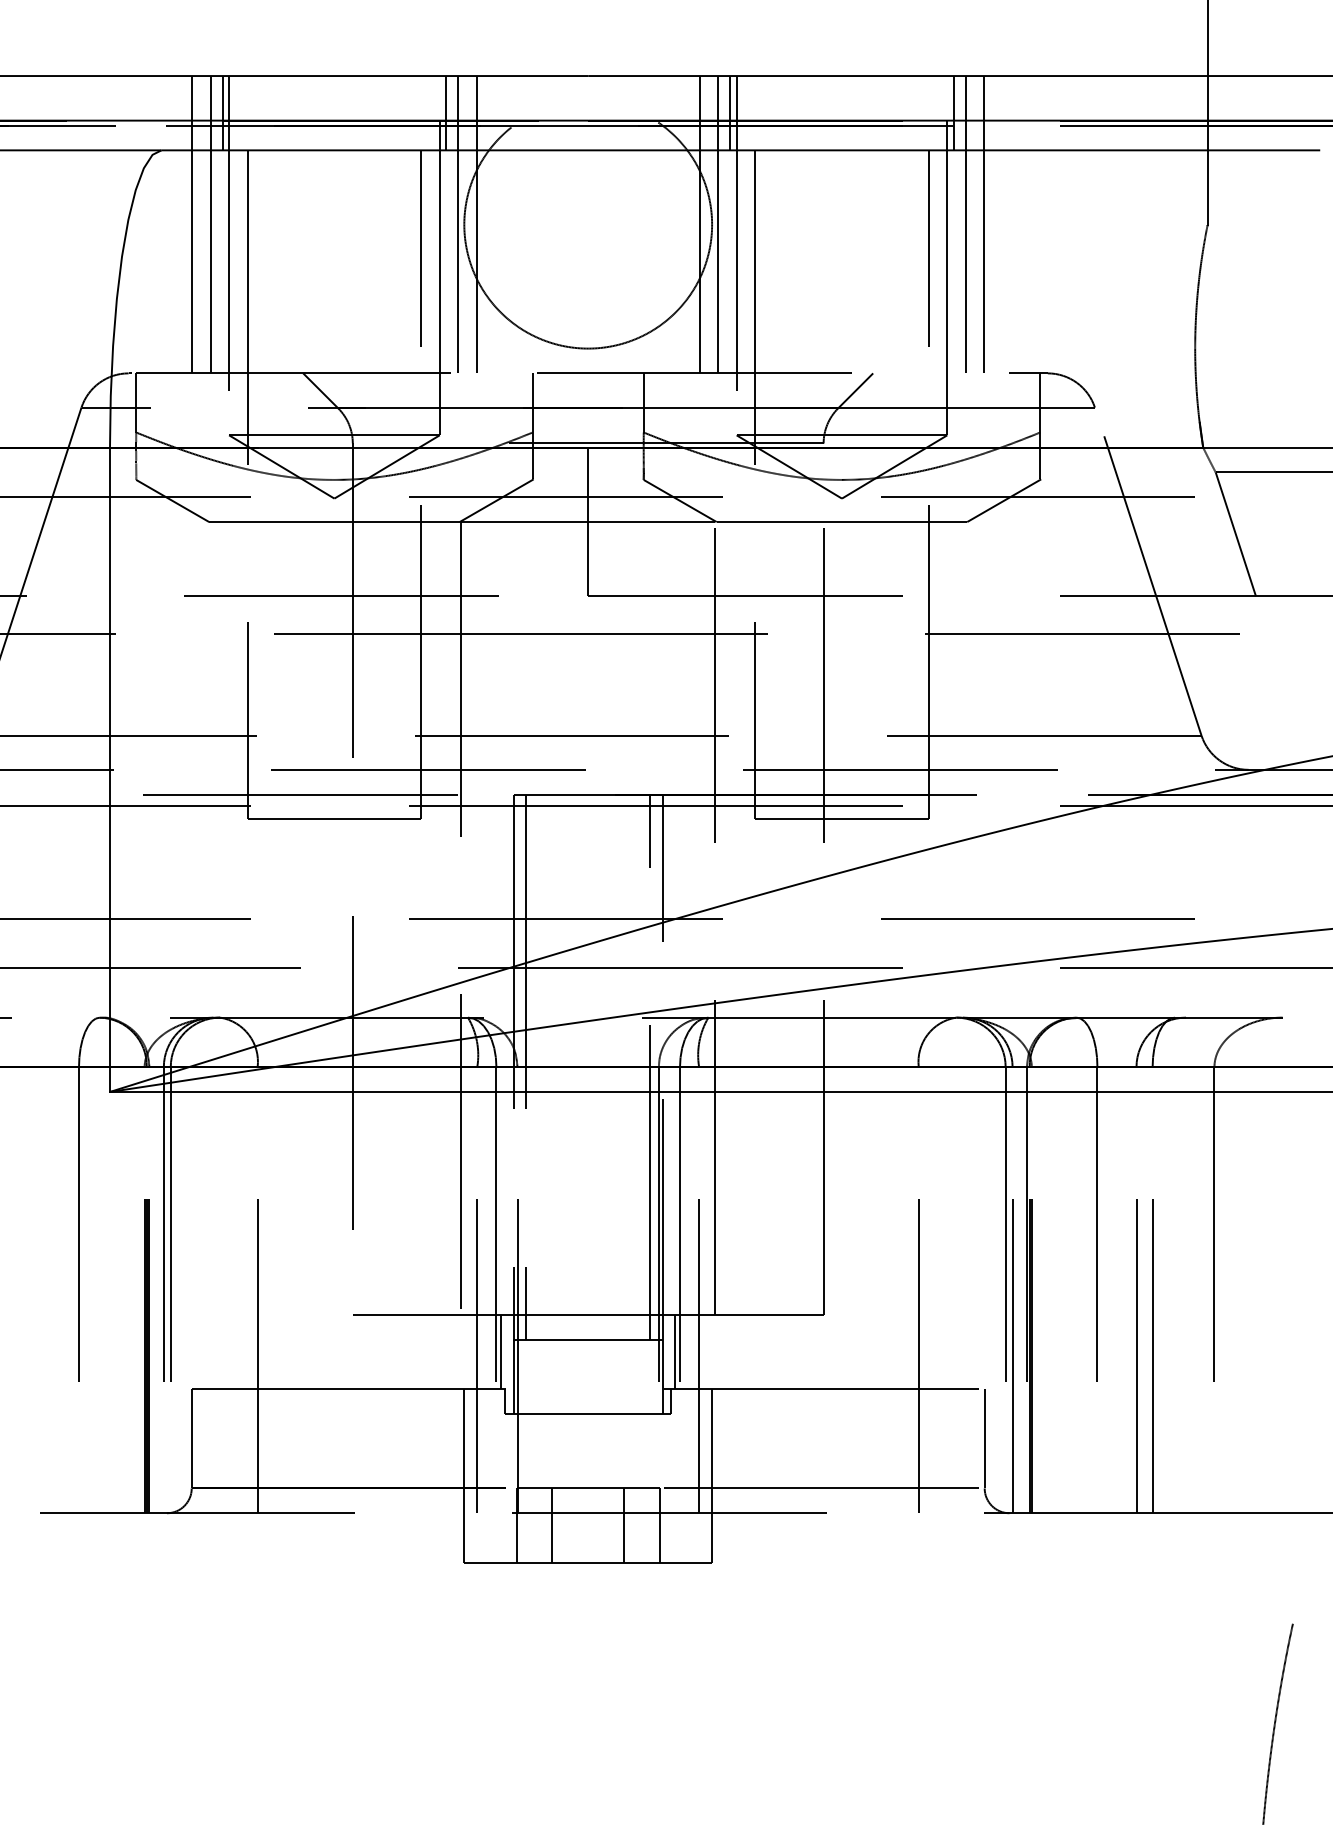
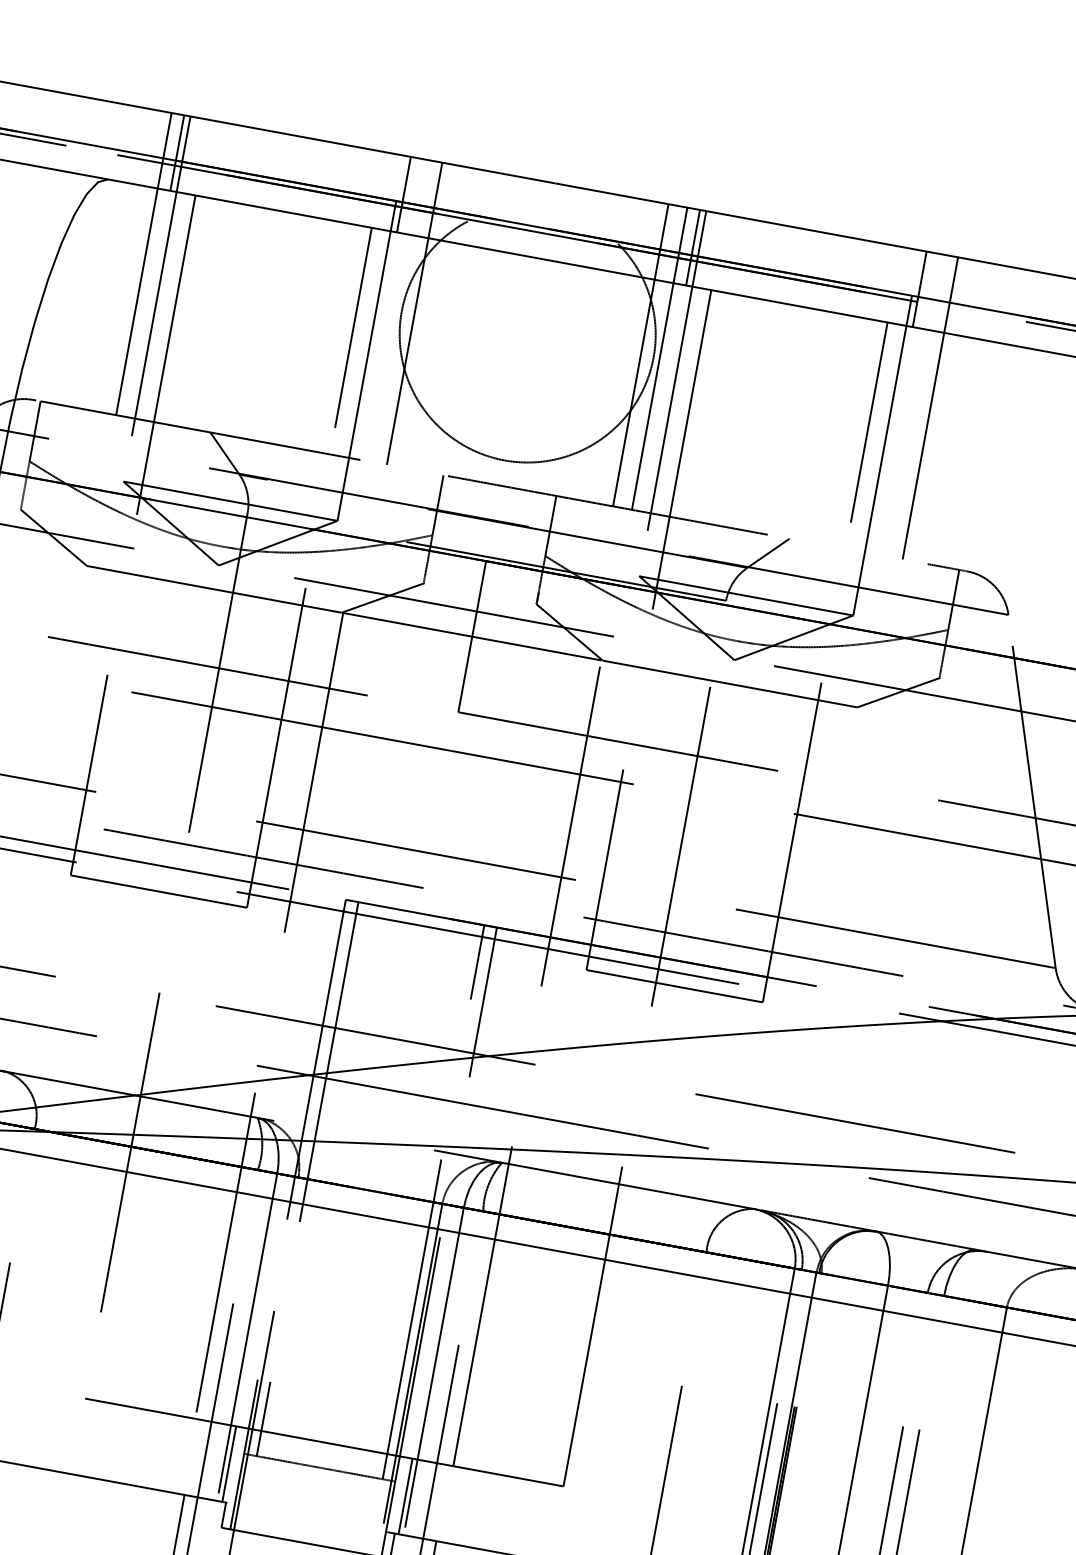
line: (191, 224) -> (124, 260), removed
line: (458, 224) -> (395, 310), removed
line: (965, 224) -> (911, 404), removed

